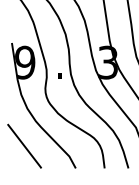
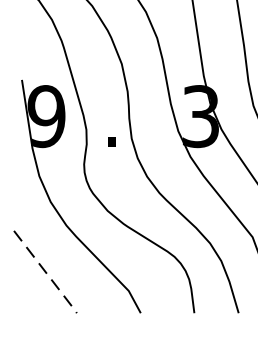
line: (25, 147) -> (47, 274), solid -> dashed

